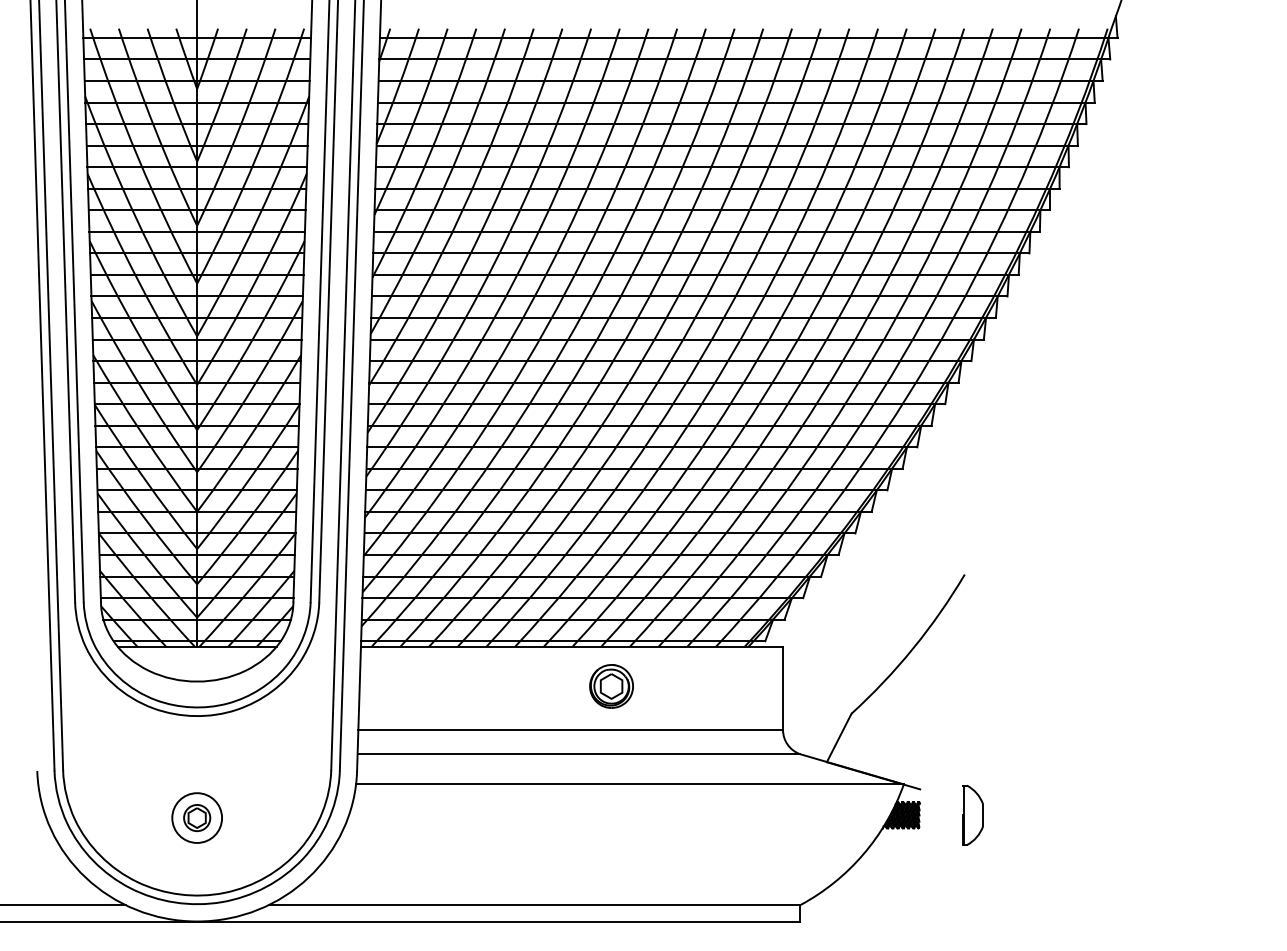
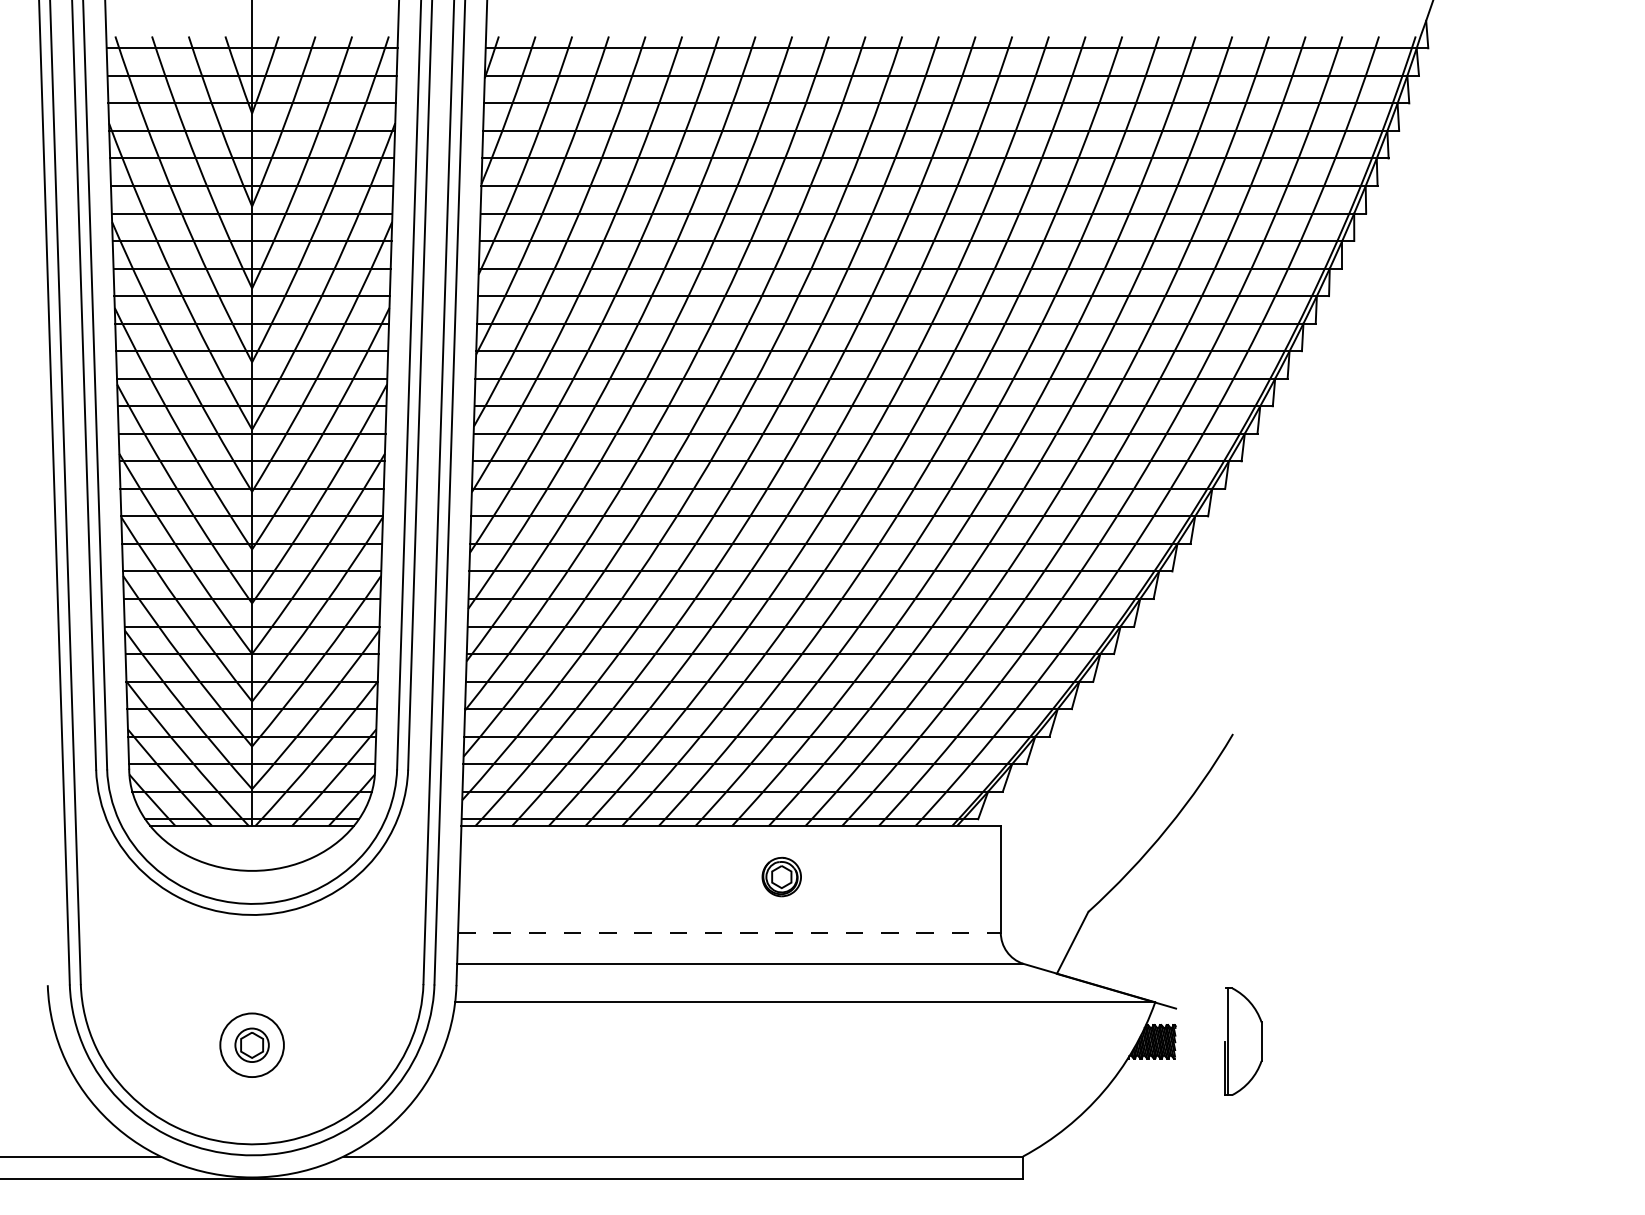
part: (611, 685) -> (781, 876), size x0.7
line: (570, 729) -> (729, 932), solid -> dashed
part: (972, 815) -> (1243, 1041), size x1.4

